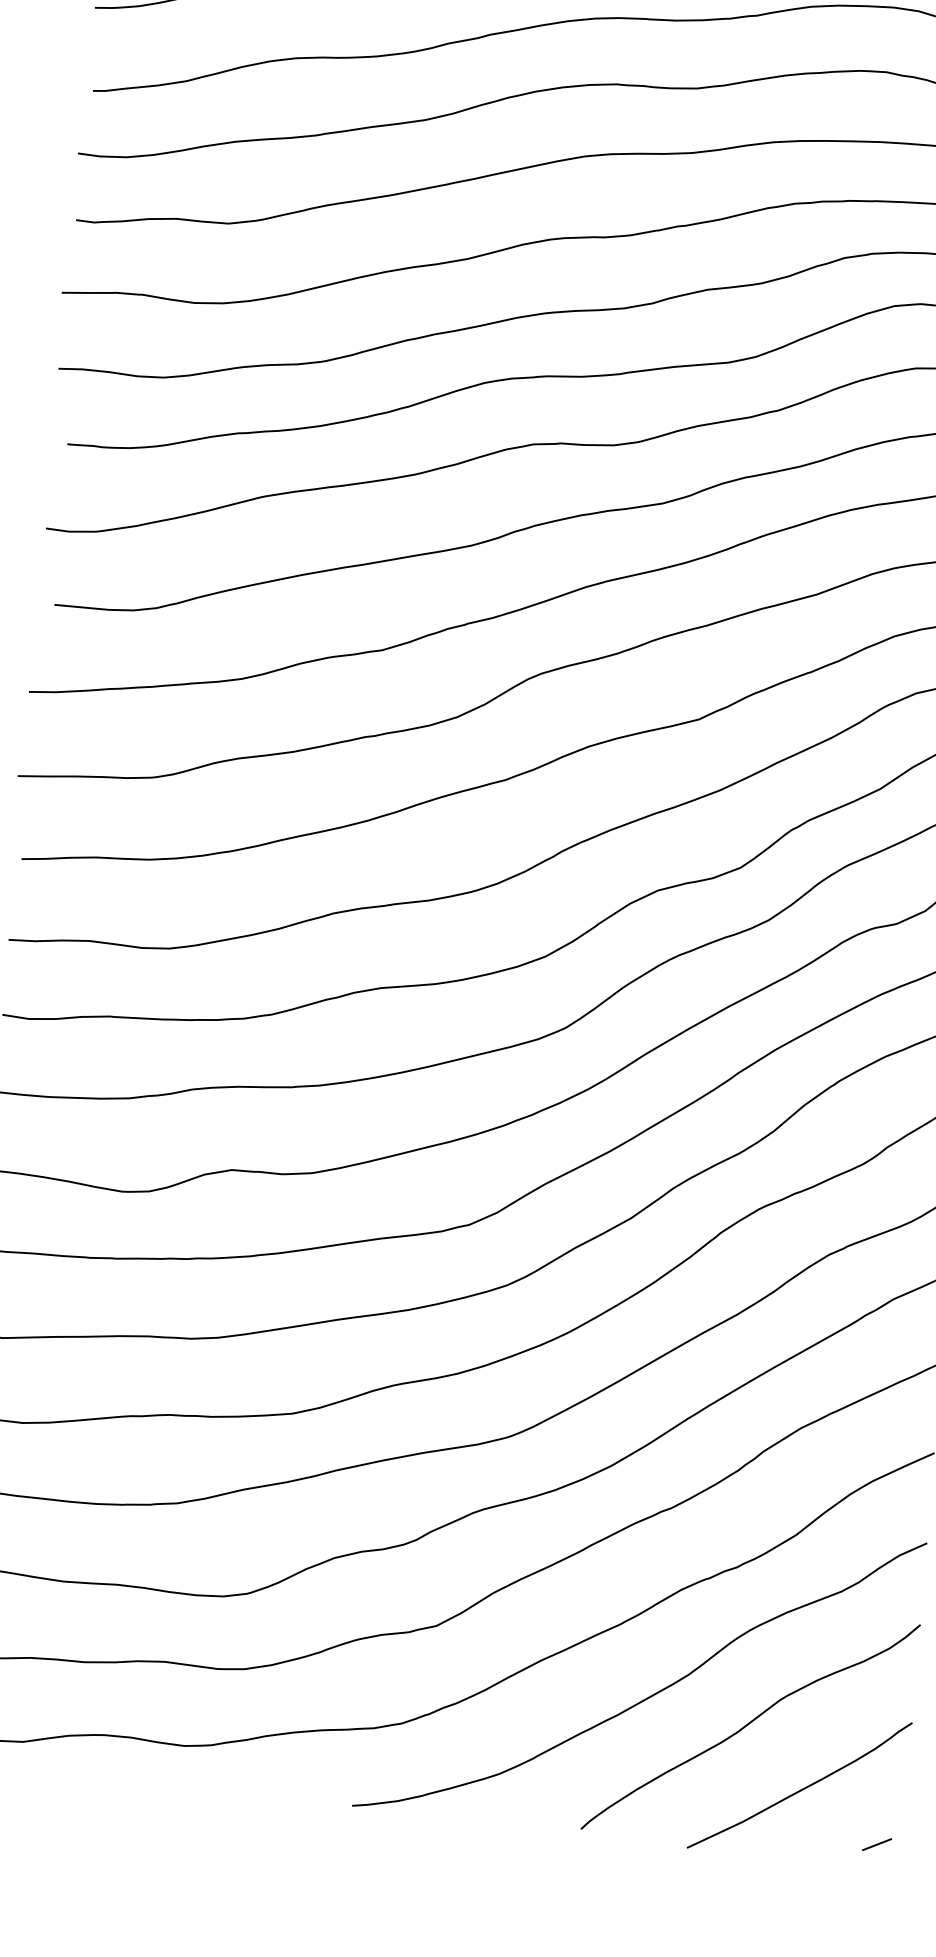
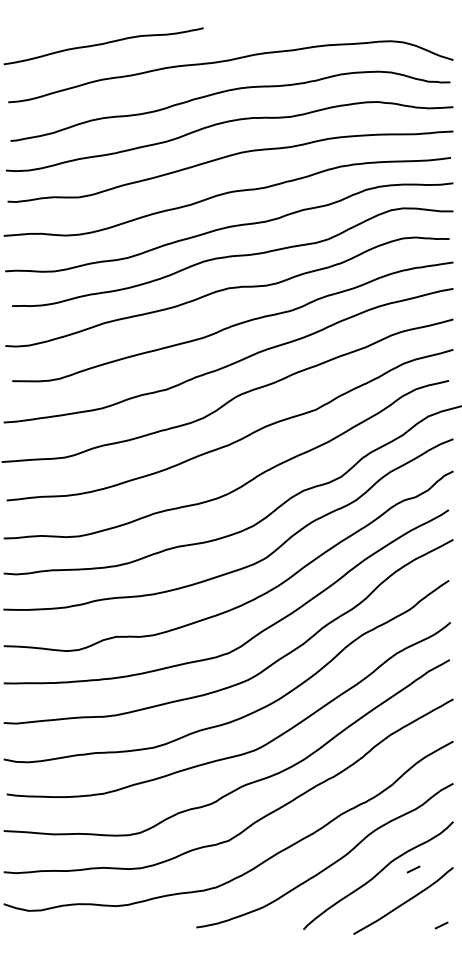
line: (826, 1719) -> (413, 869), added

